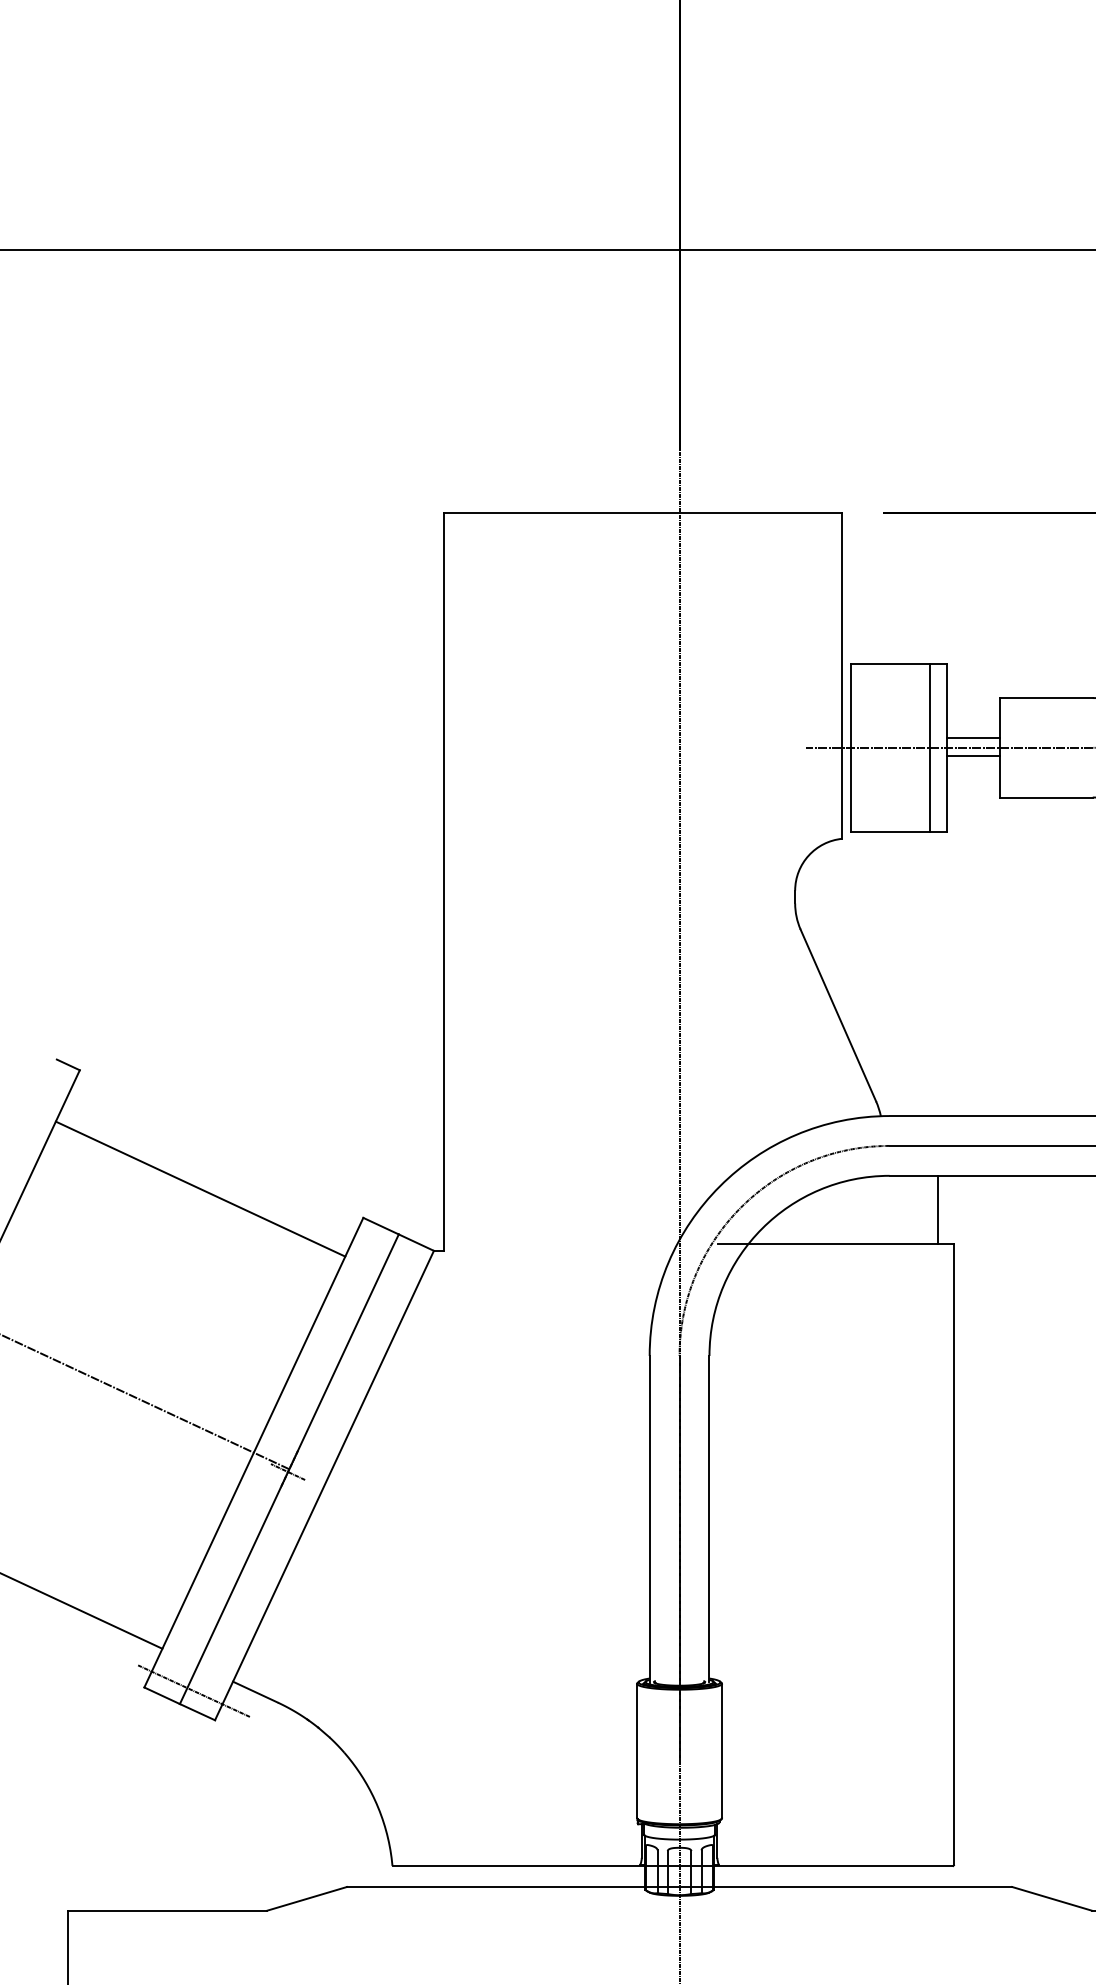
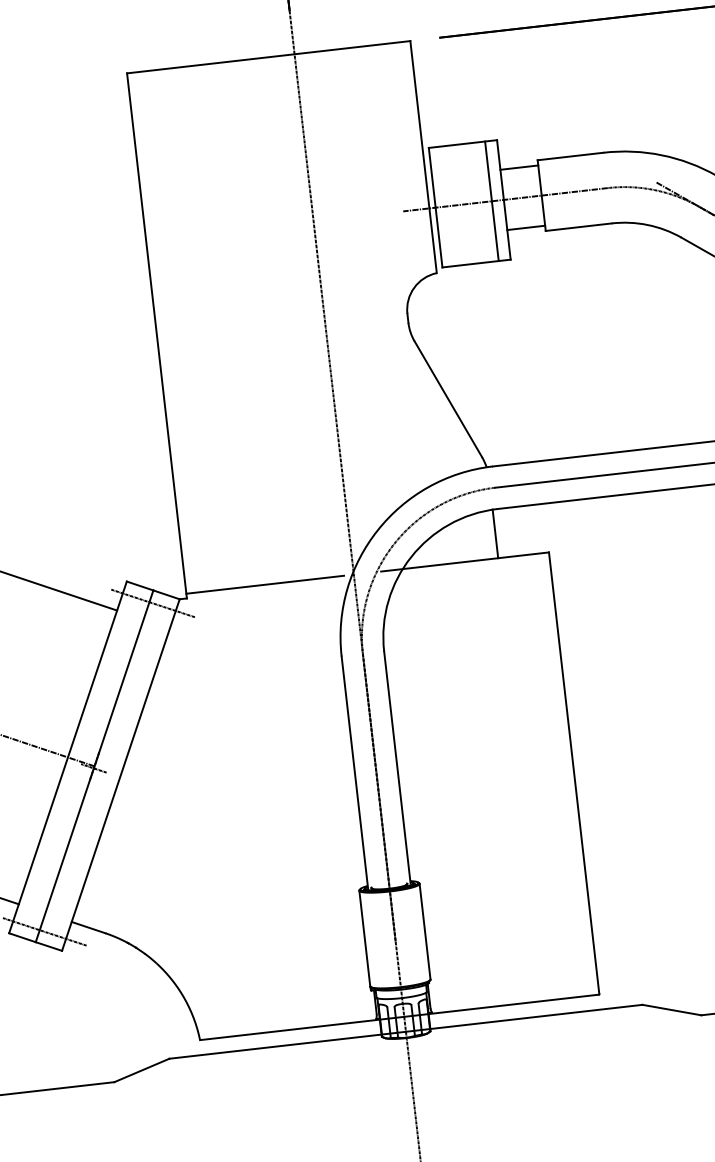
line: (973, 738) -> (519, 167), moved
line: (973, 756) -> (526, 228), moved
line: (937, 1209) -> (495, 533), moved
line: (554, 1244) -> (264, 584), added
line: (396, 1252) -> (153, 603), added

